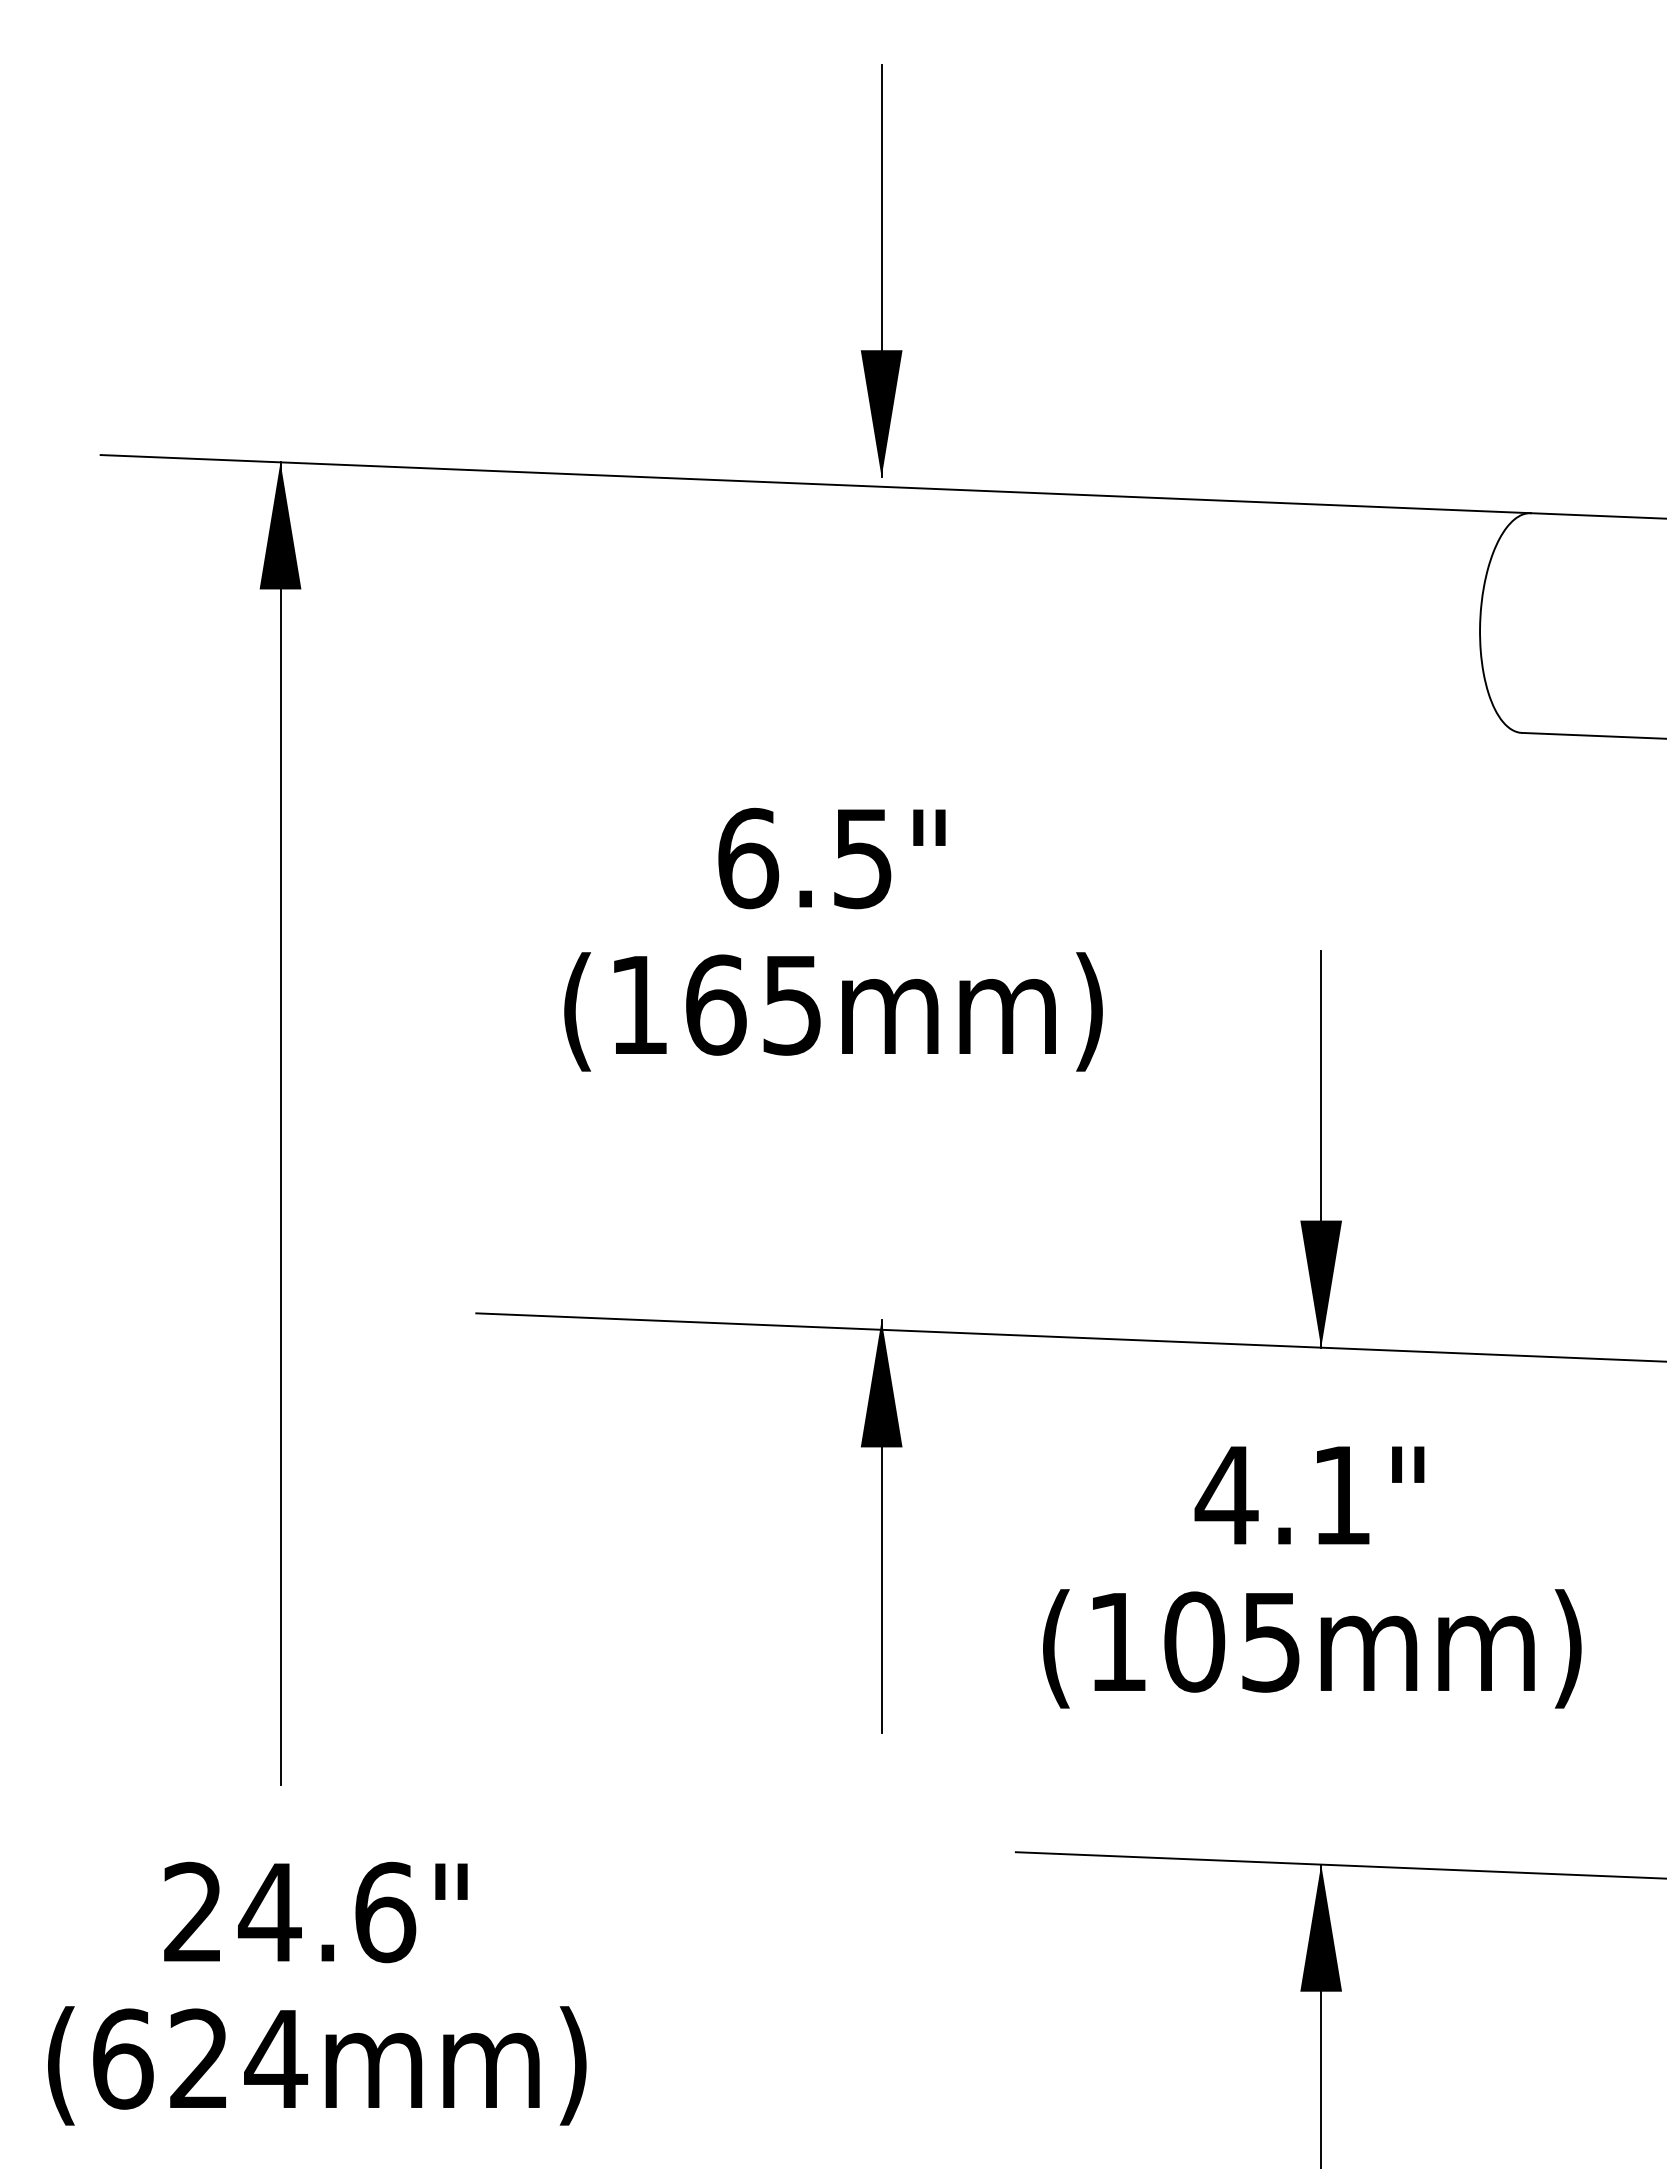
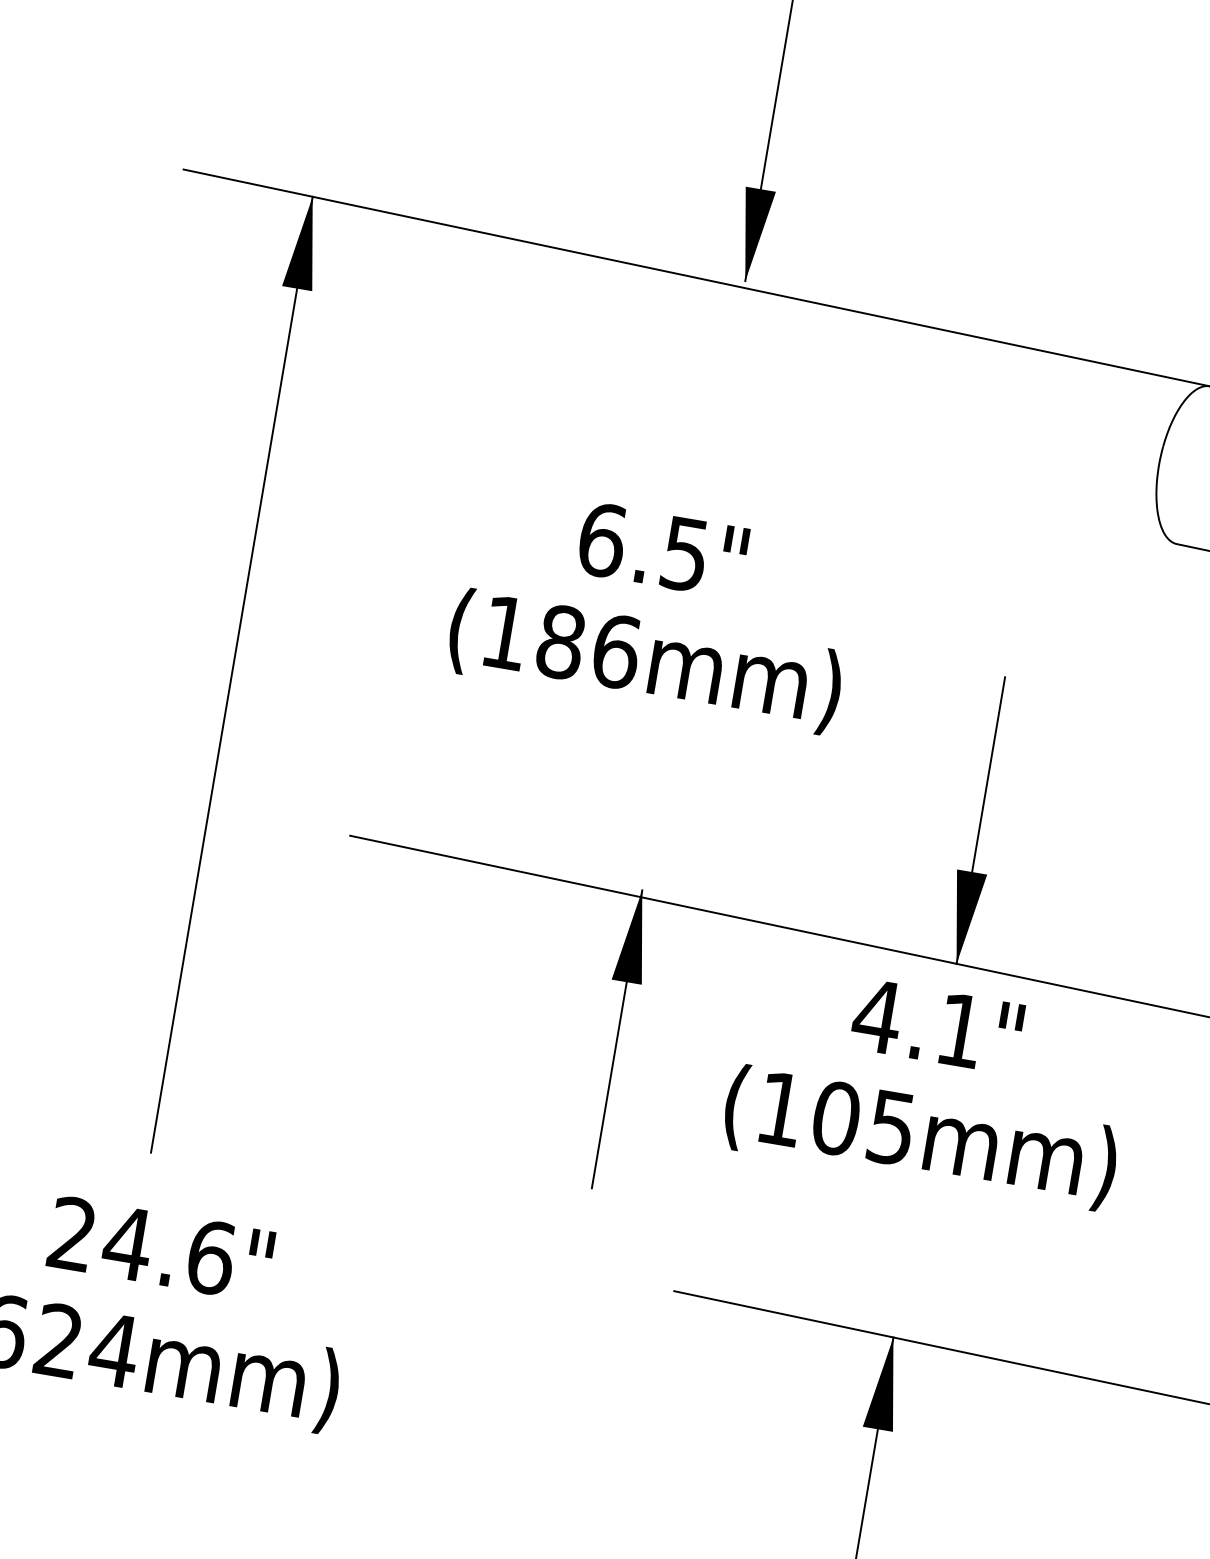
text: (754, 1004) -> (588, 646), (165mm) -> (186mm)
text: (1312, 1577) -> (929, 1086), moved

